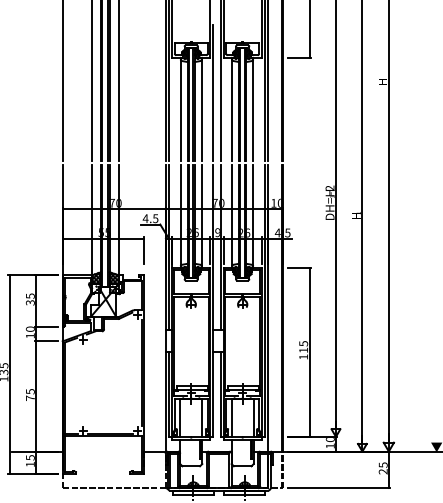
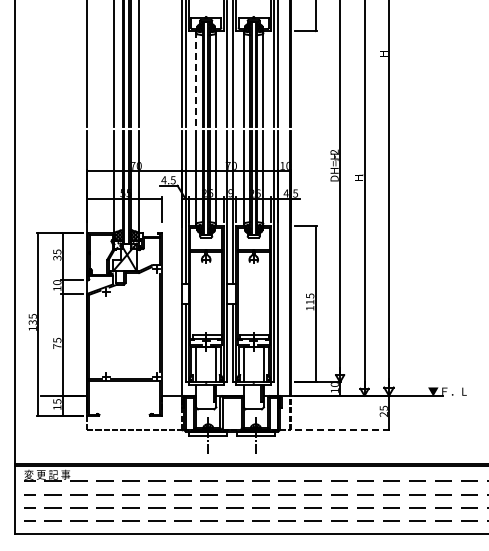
line: (180, 109) -> (196, 79), solid -> dashed
line: (338, 487) -> (342, 429), solid -> dashed

